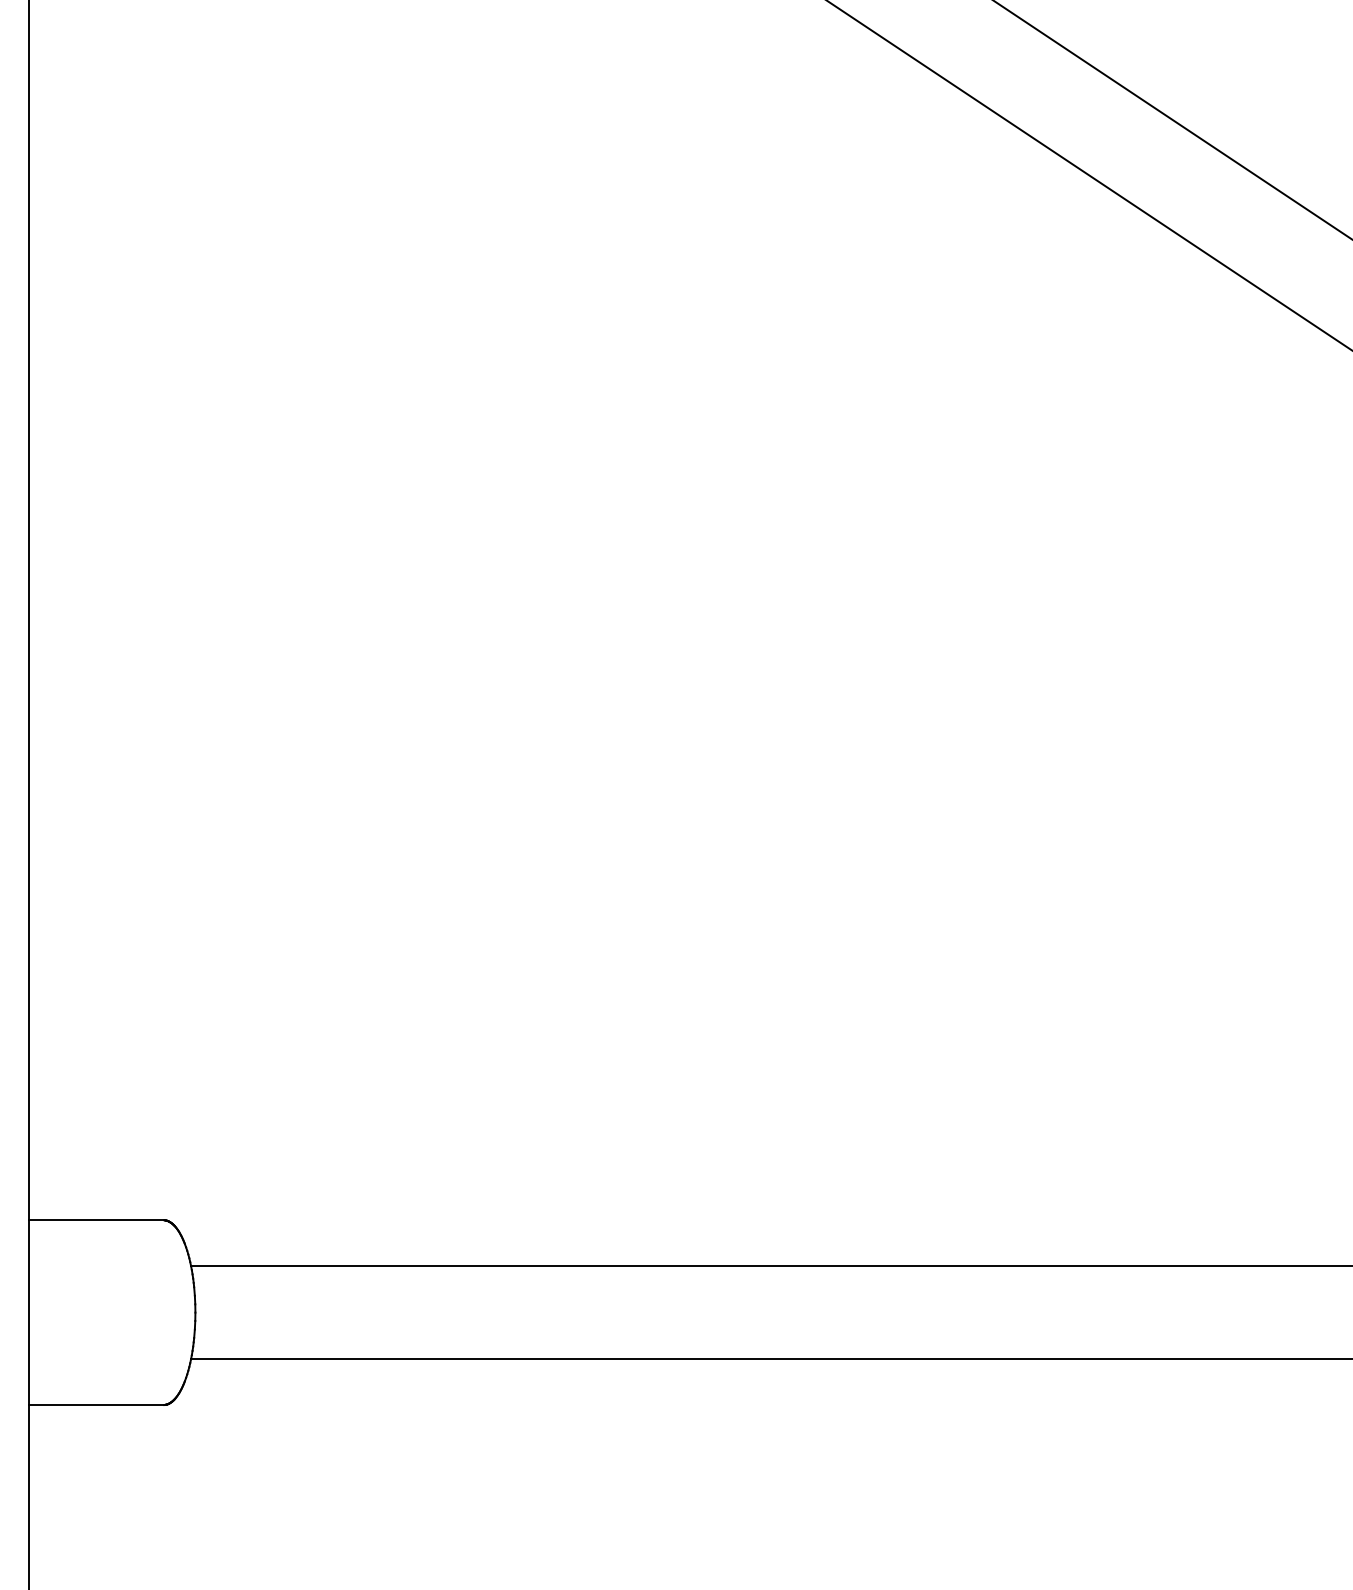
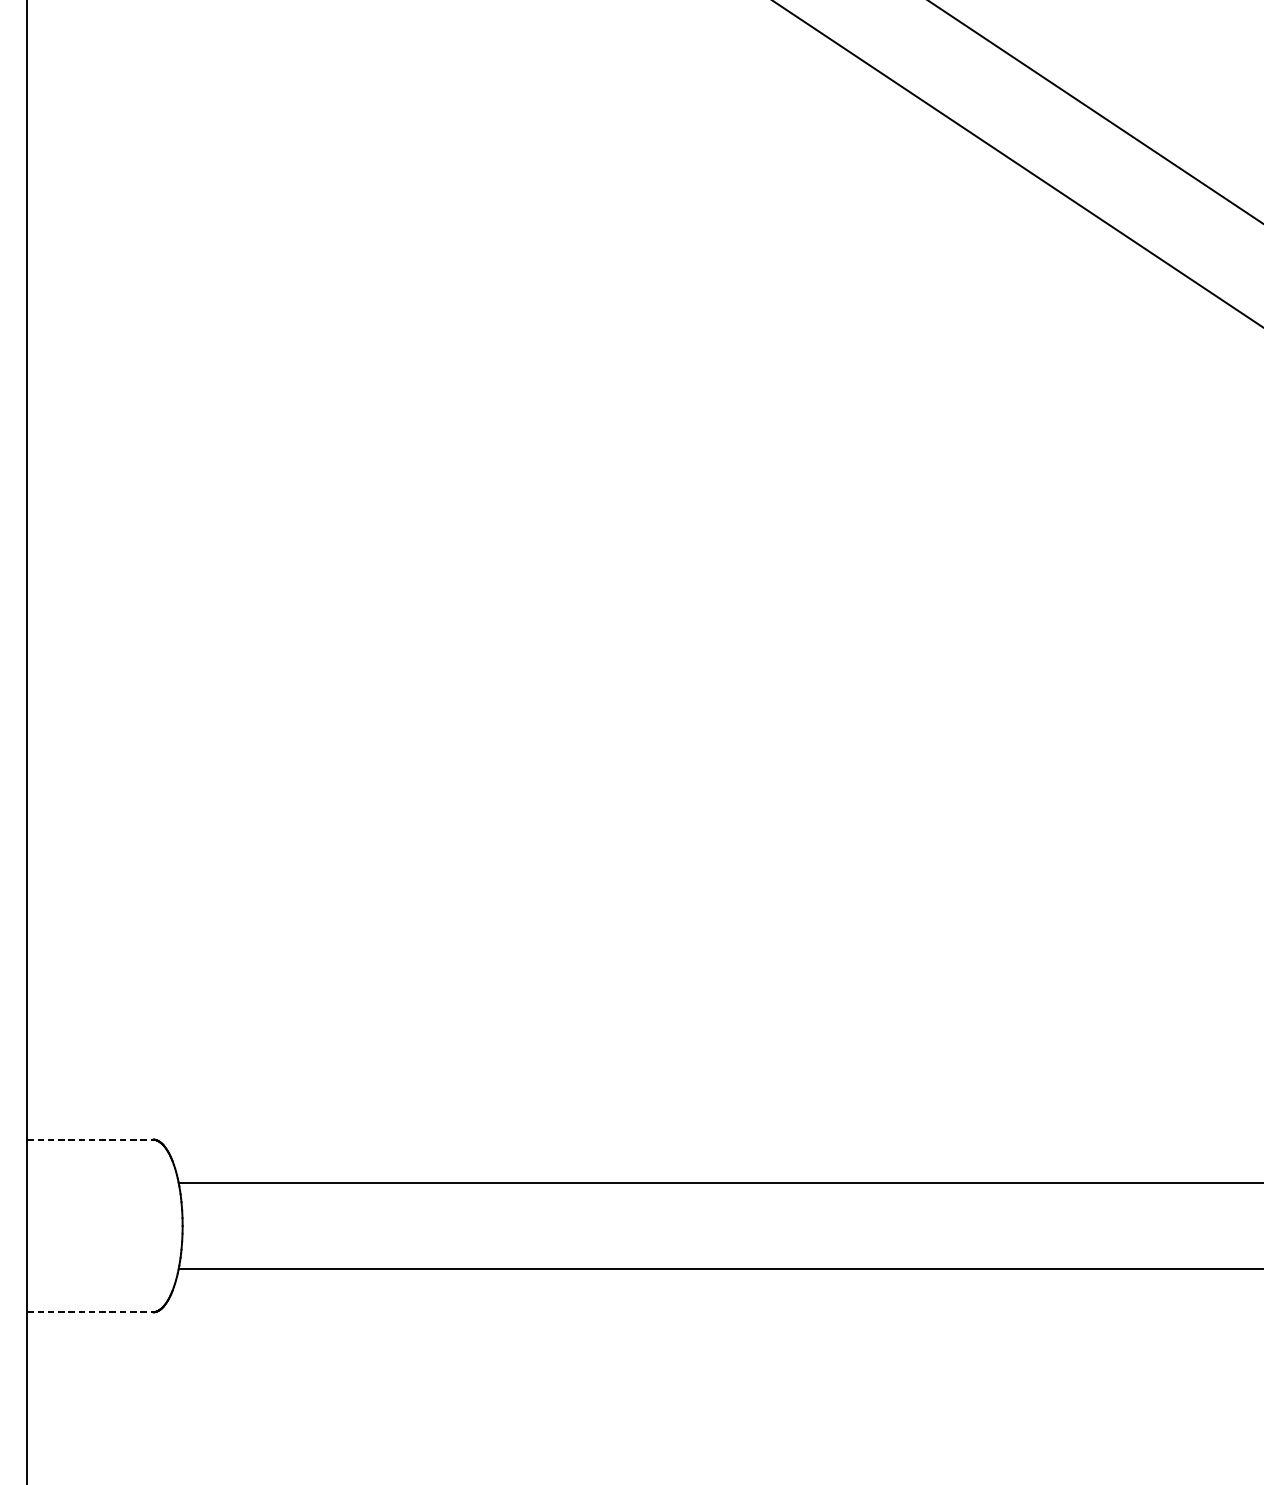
line: (96, 1220) -> (90, 1139), solid -> dashed
line: (96, 1405) -> (90, 1312), solid -> dashed

